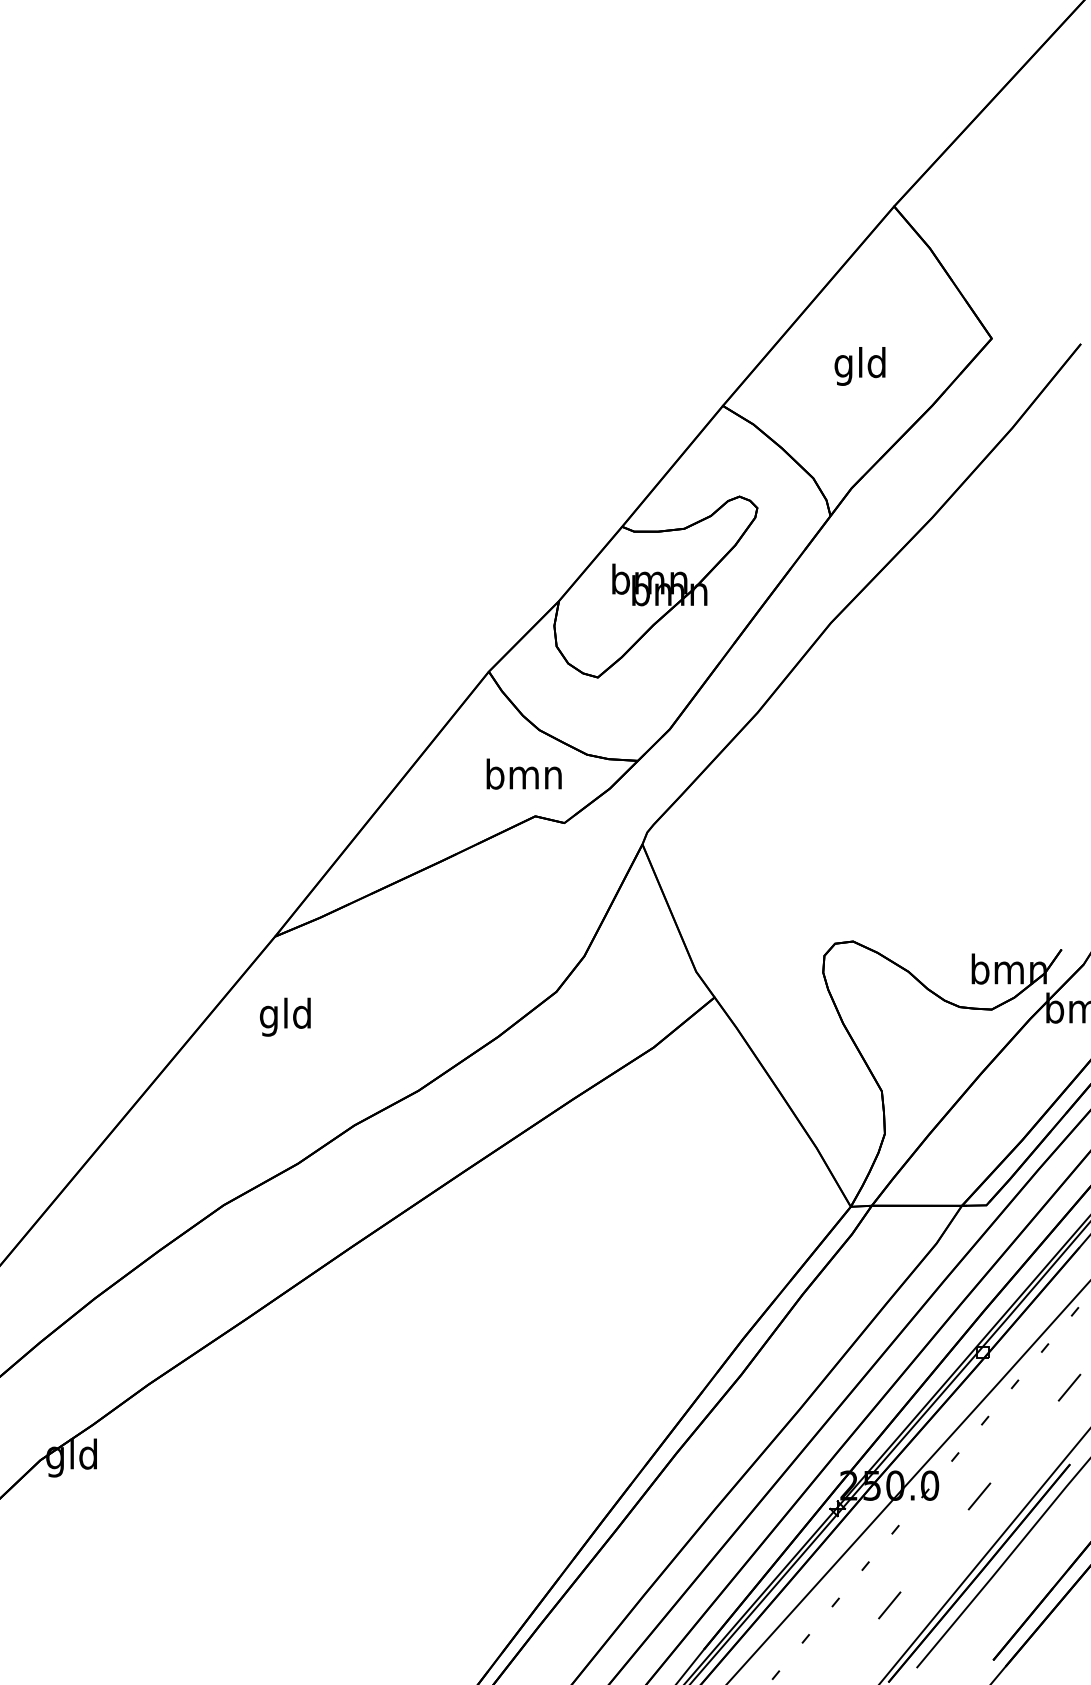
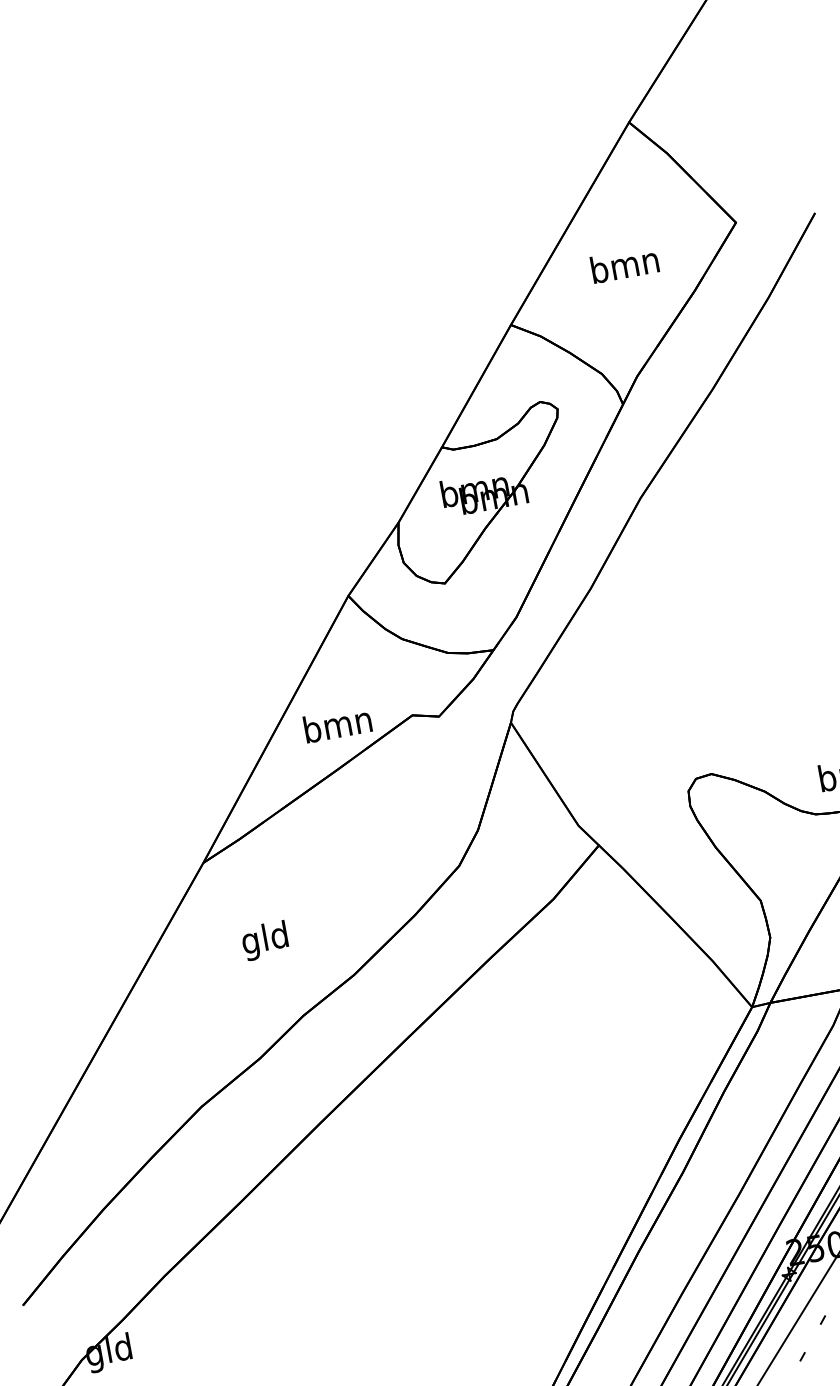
text: (860, 366) -> (625, 268), gld -> bmn
text: (523, 773) -> (337, 723), moved
text: (285, 1016) -> (265, 940), moved

